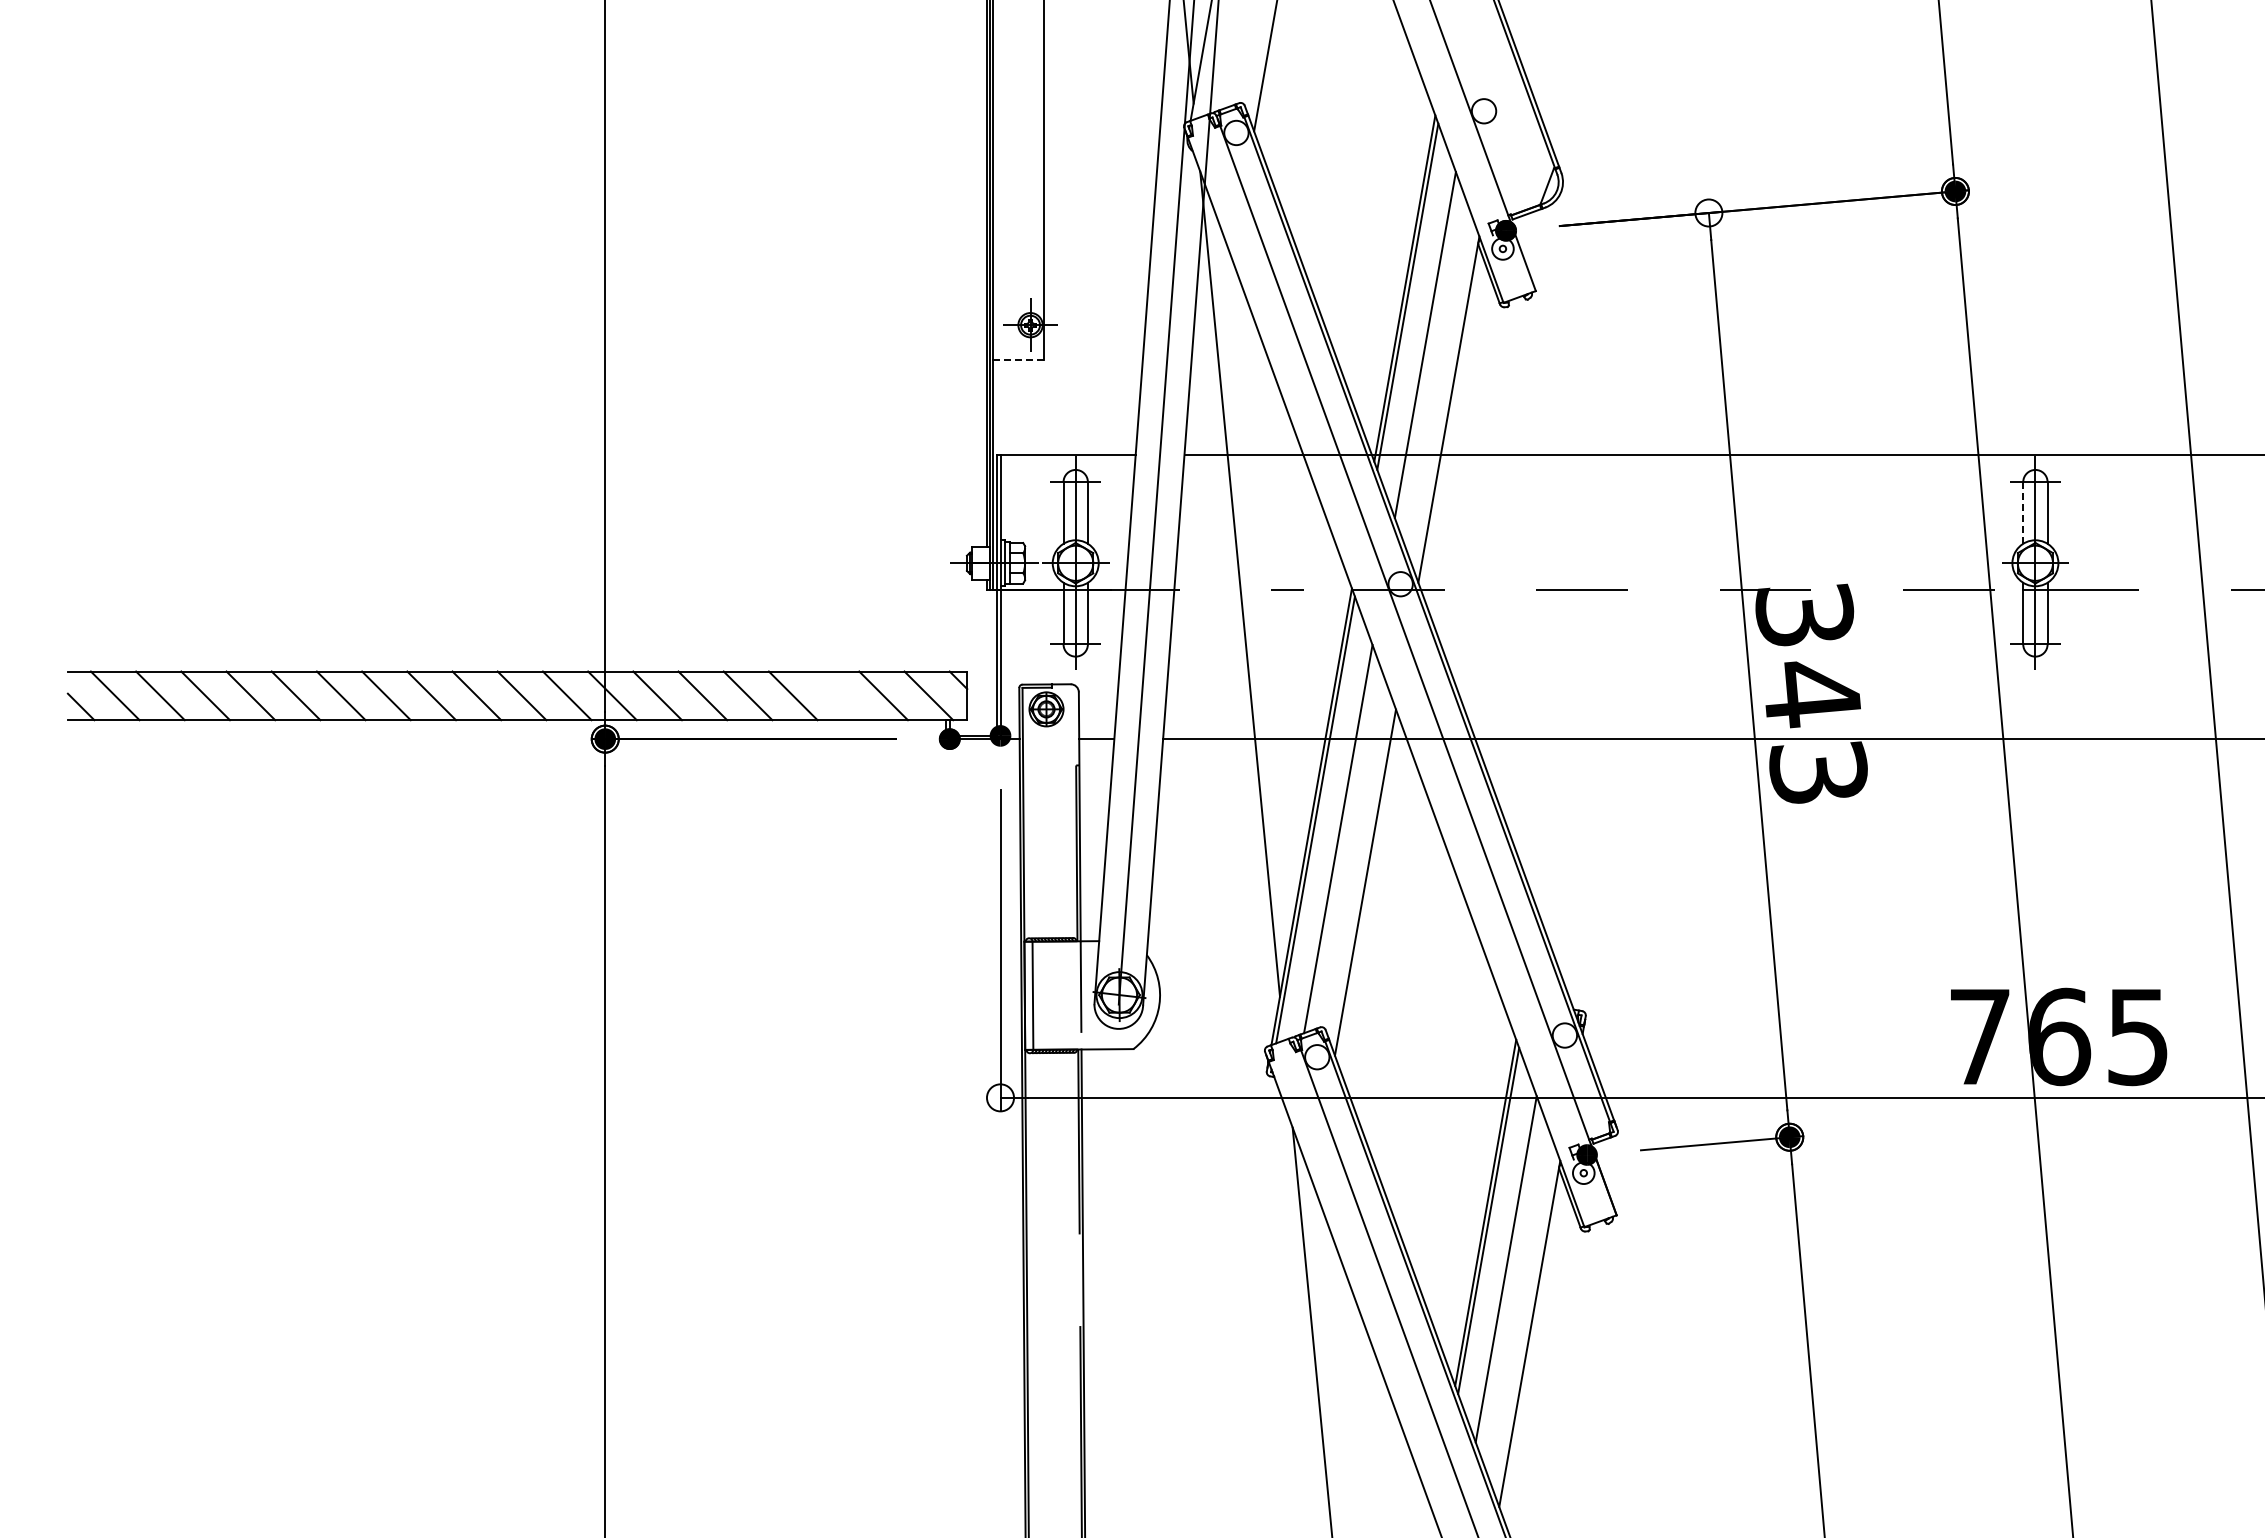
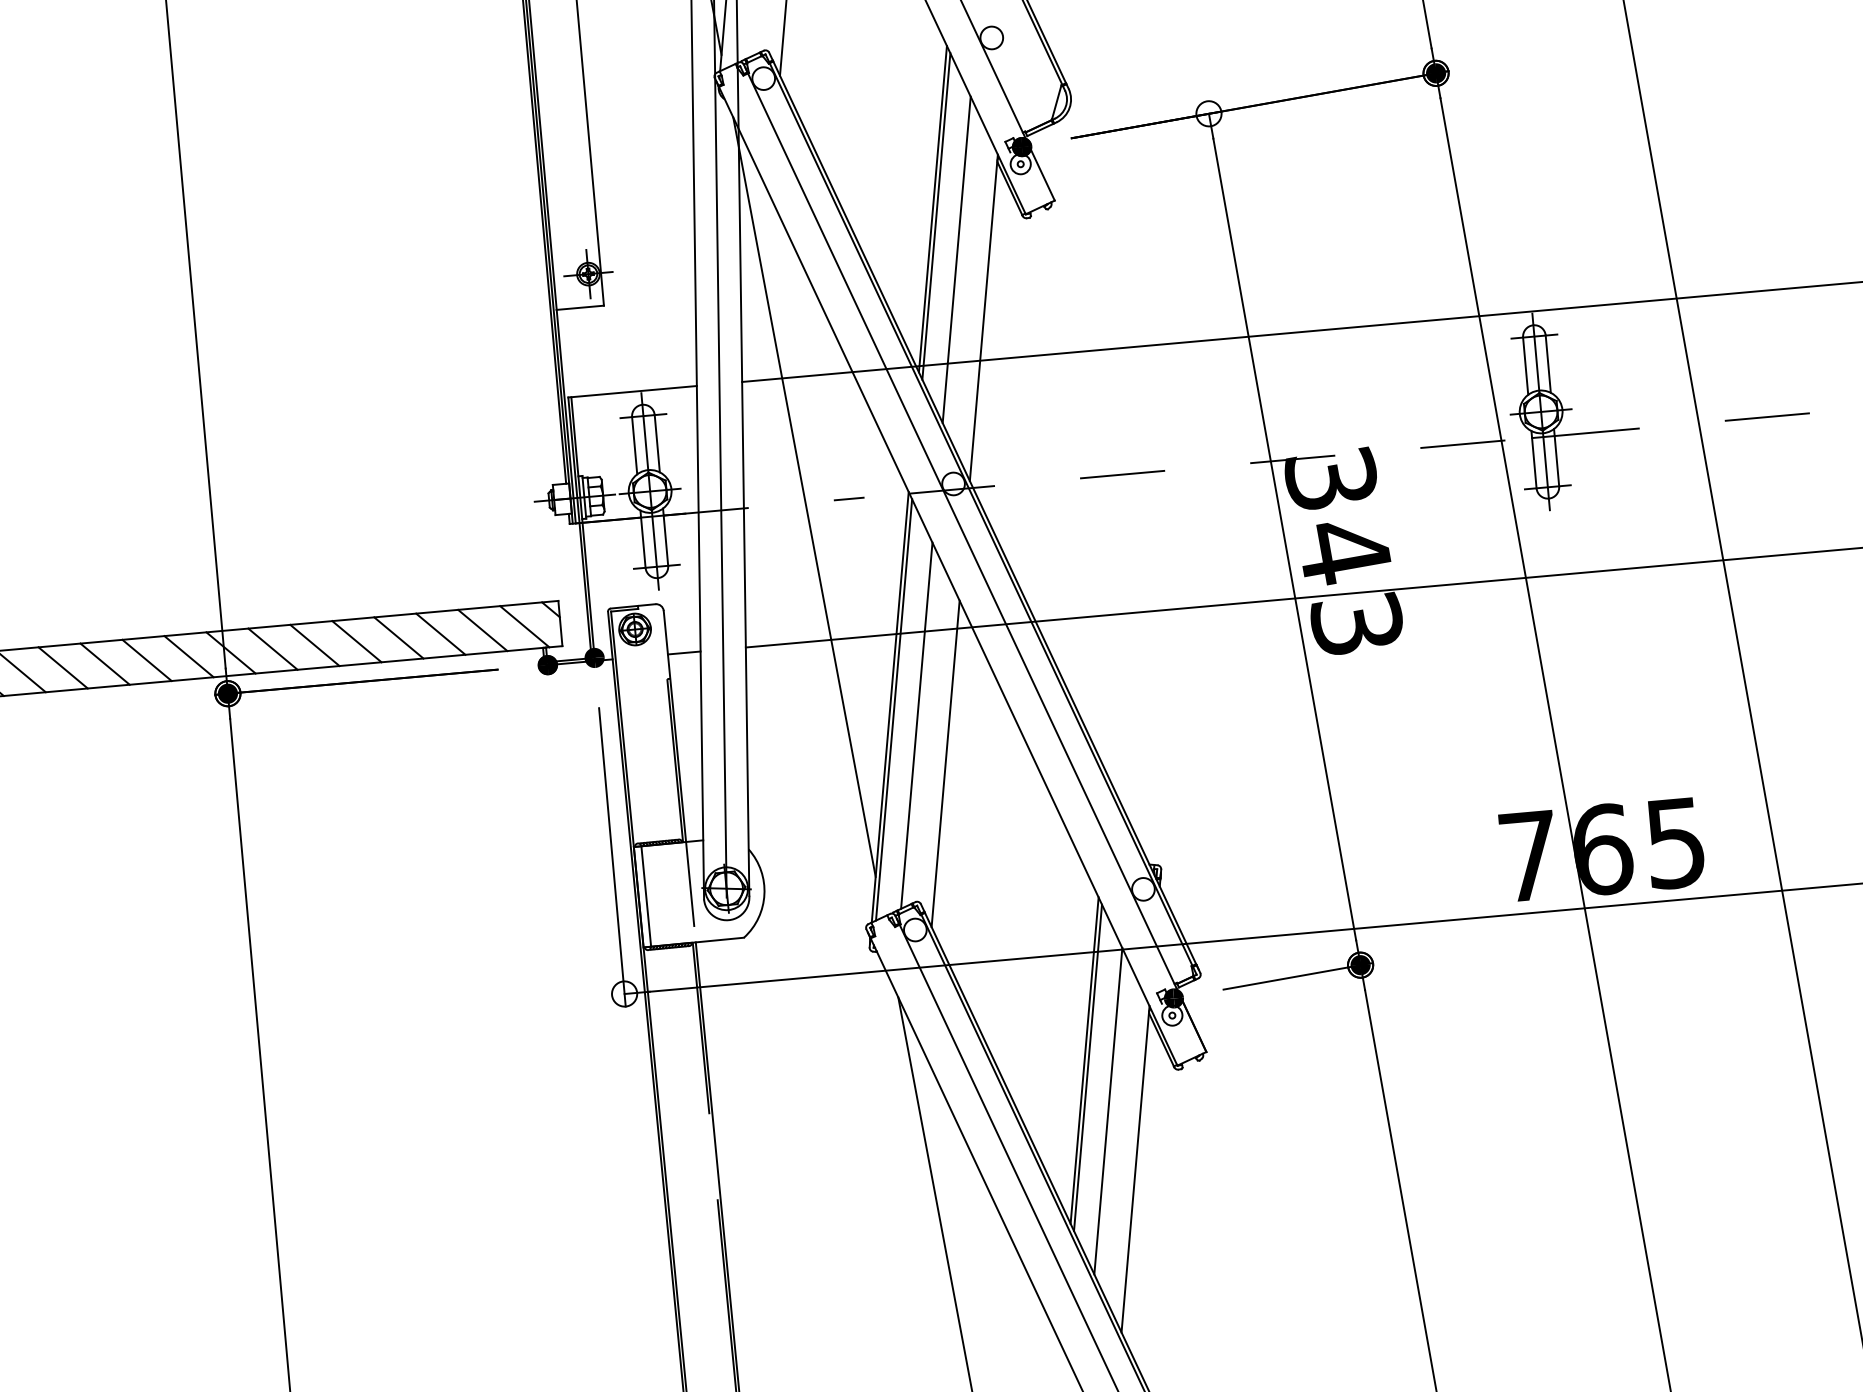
line: (1019, 360) -> (581, 307), dashed -> solid
line: (2023, 512) -> (1525, 365), dashed -> solid
line: (838, 695) -> (440, 633), added

